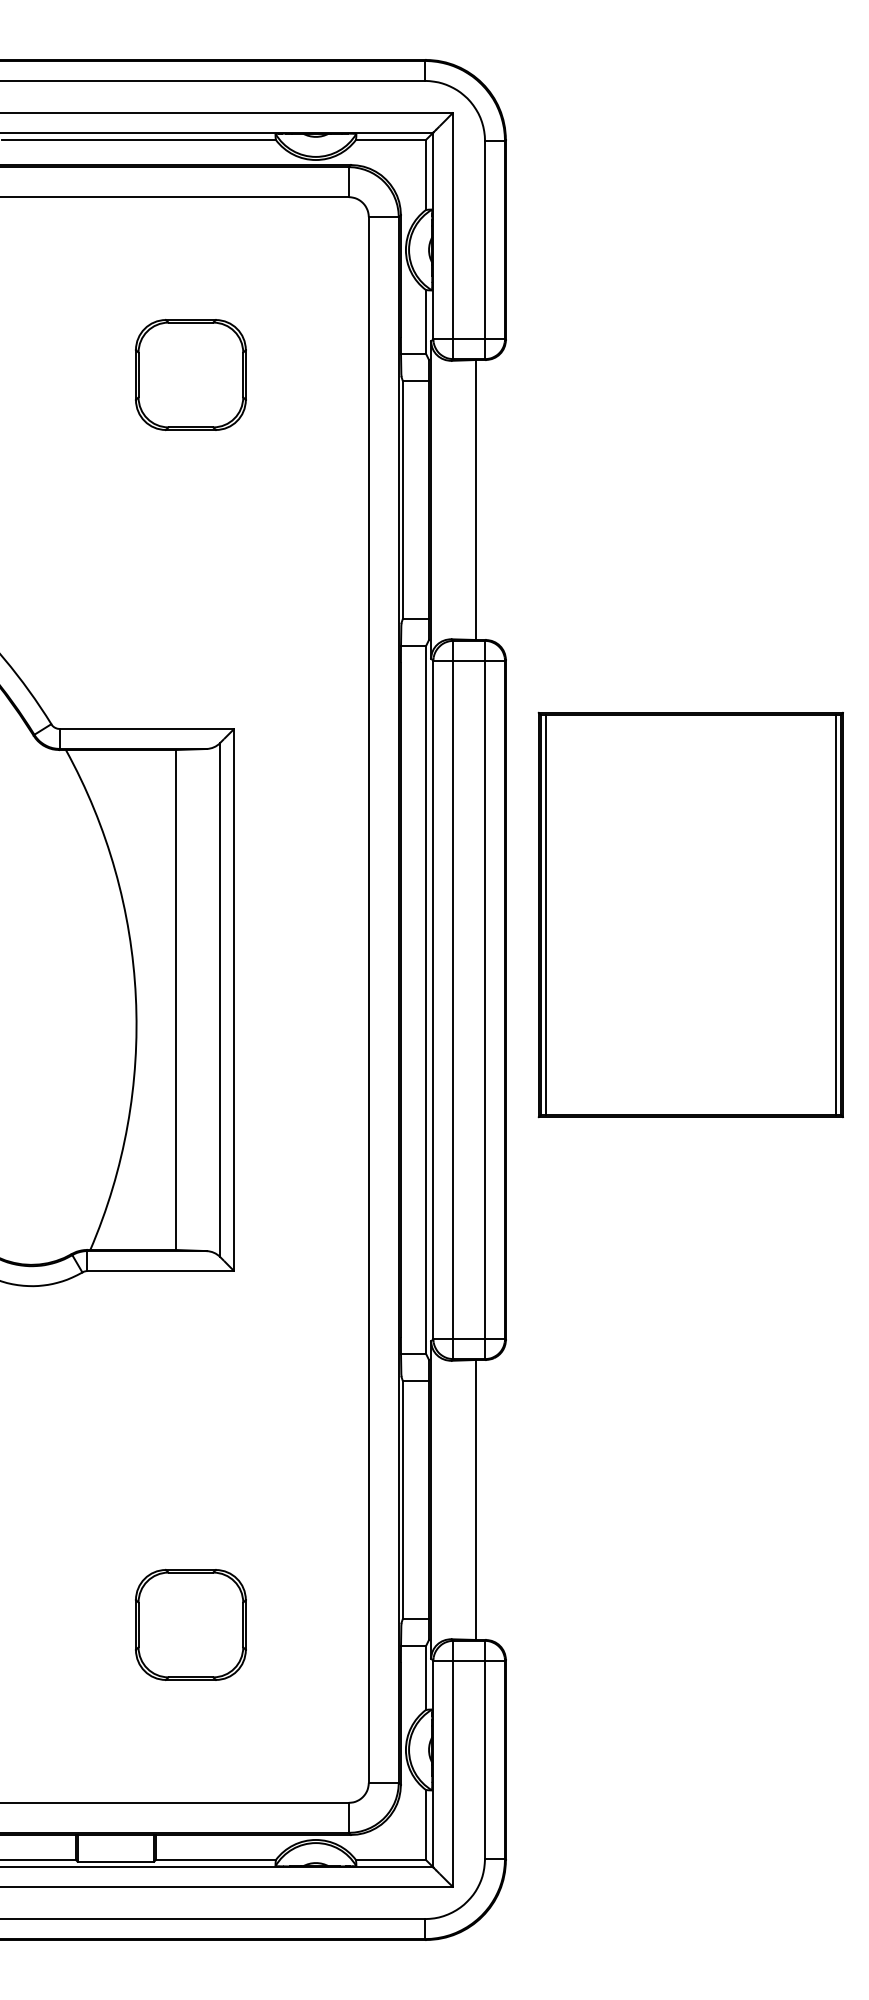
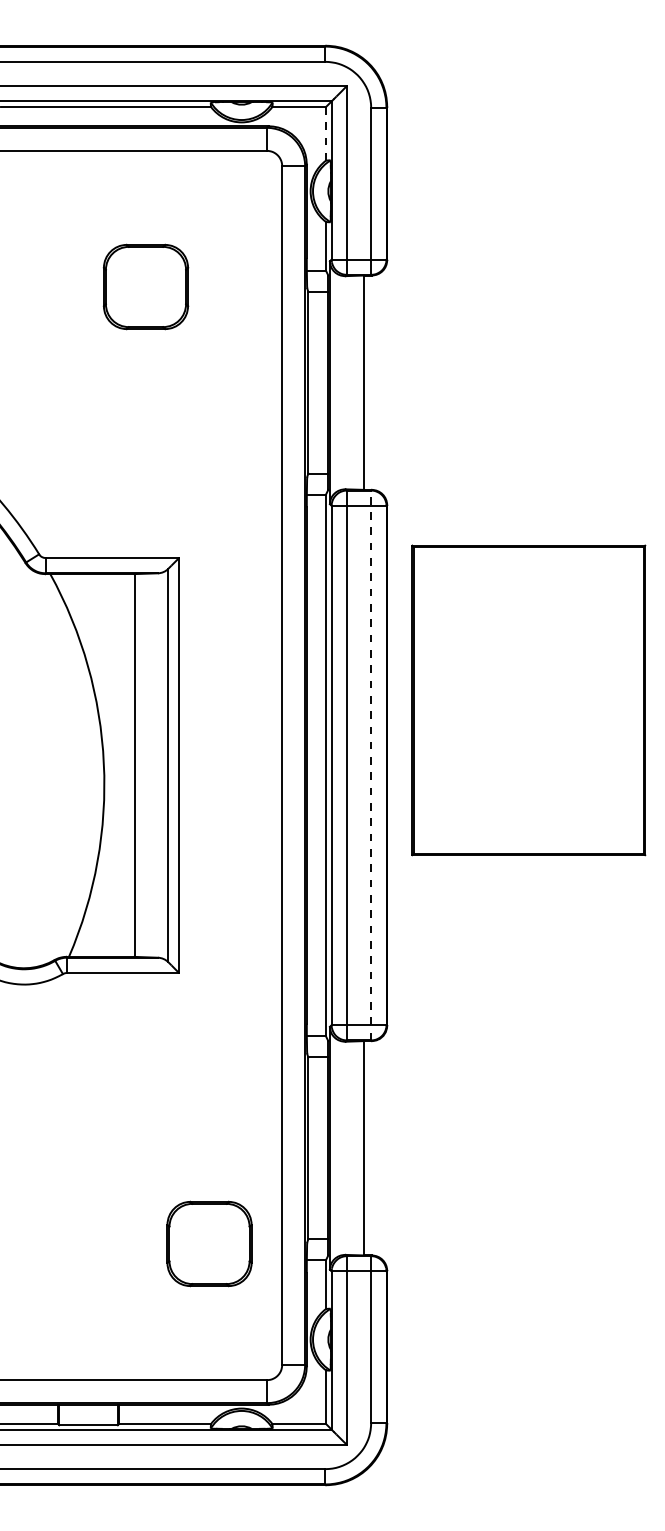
line: (425, 175) -> (325, 134), solid -> dashed
line: (545, 914) -> (417, 700), removed
line: (835, 914) -> (639, 700), removed
line: (485, 999) -> (371, 765), solid -> dashed
part: (190, 1624) -> (209, 1243), moved

